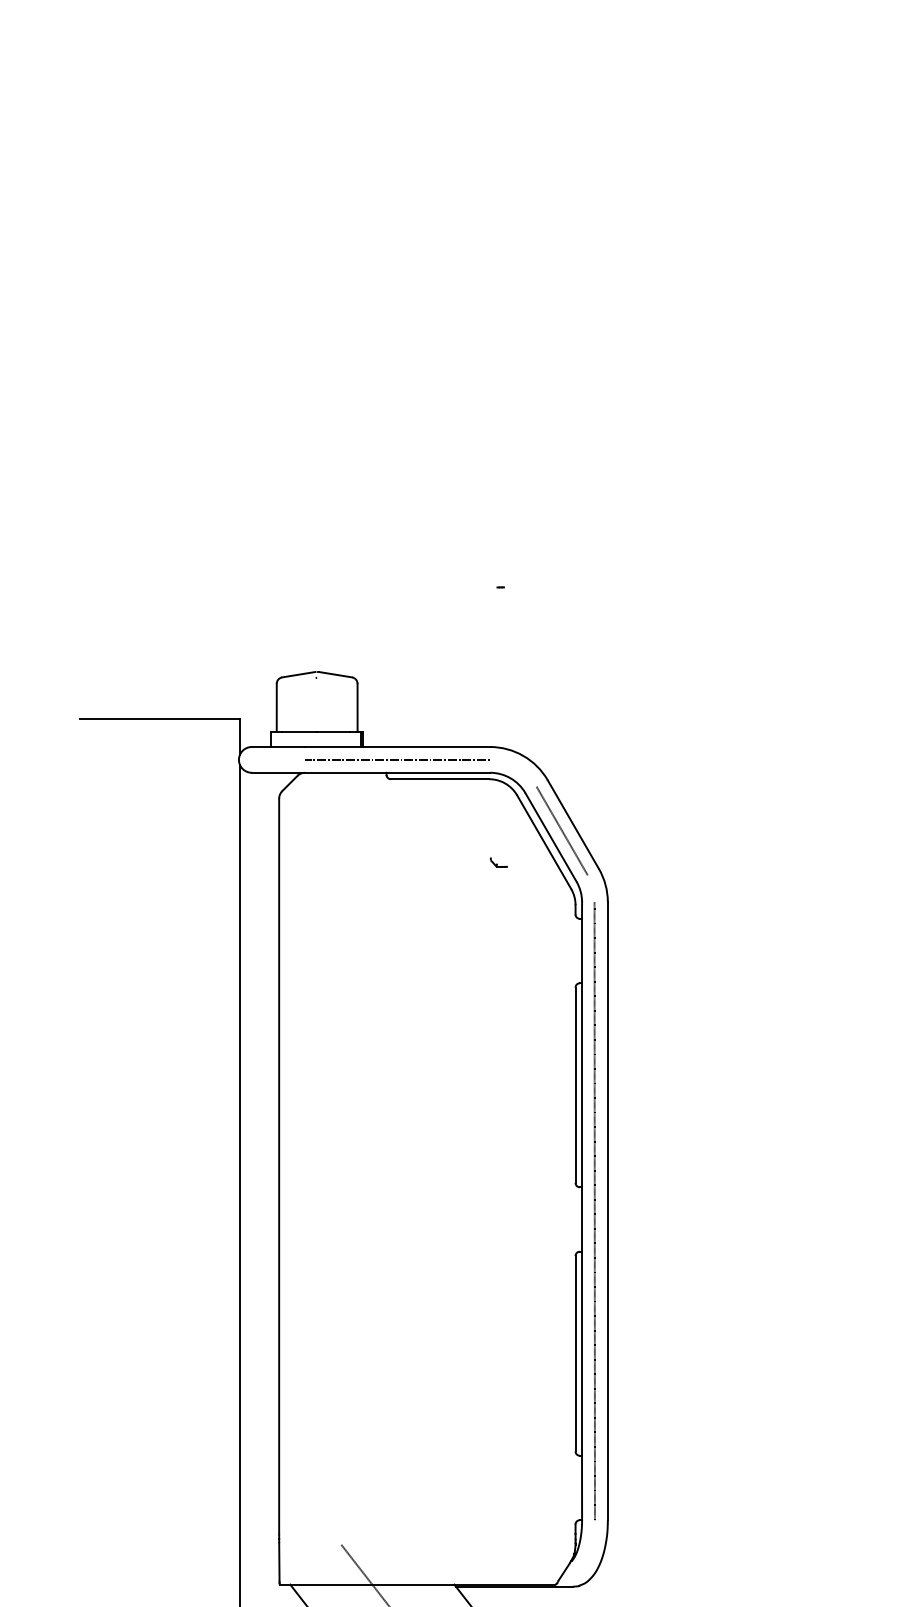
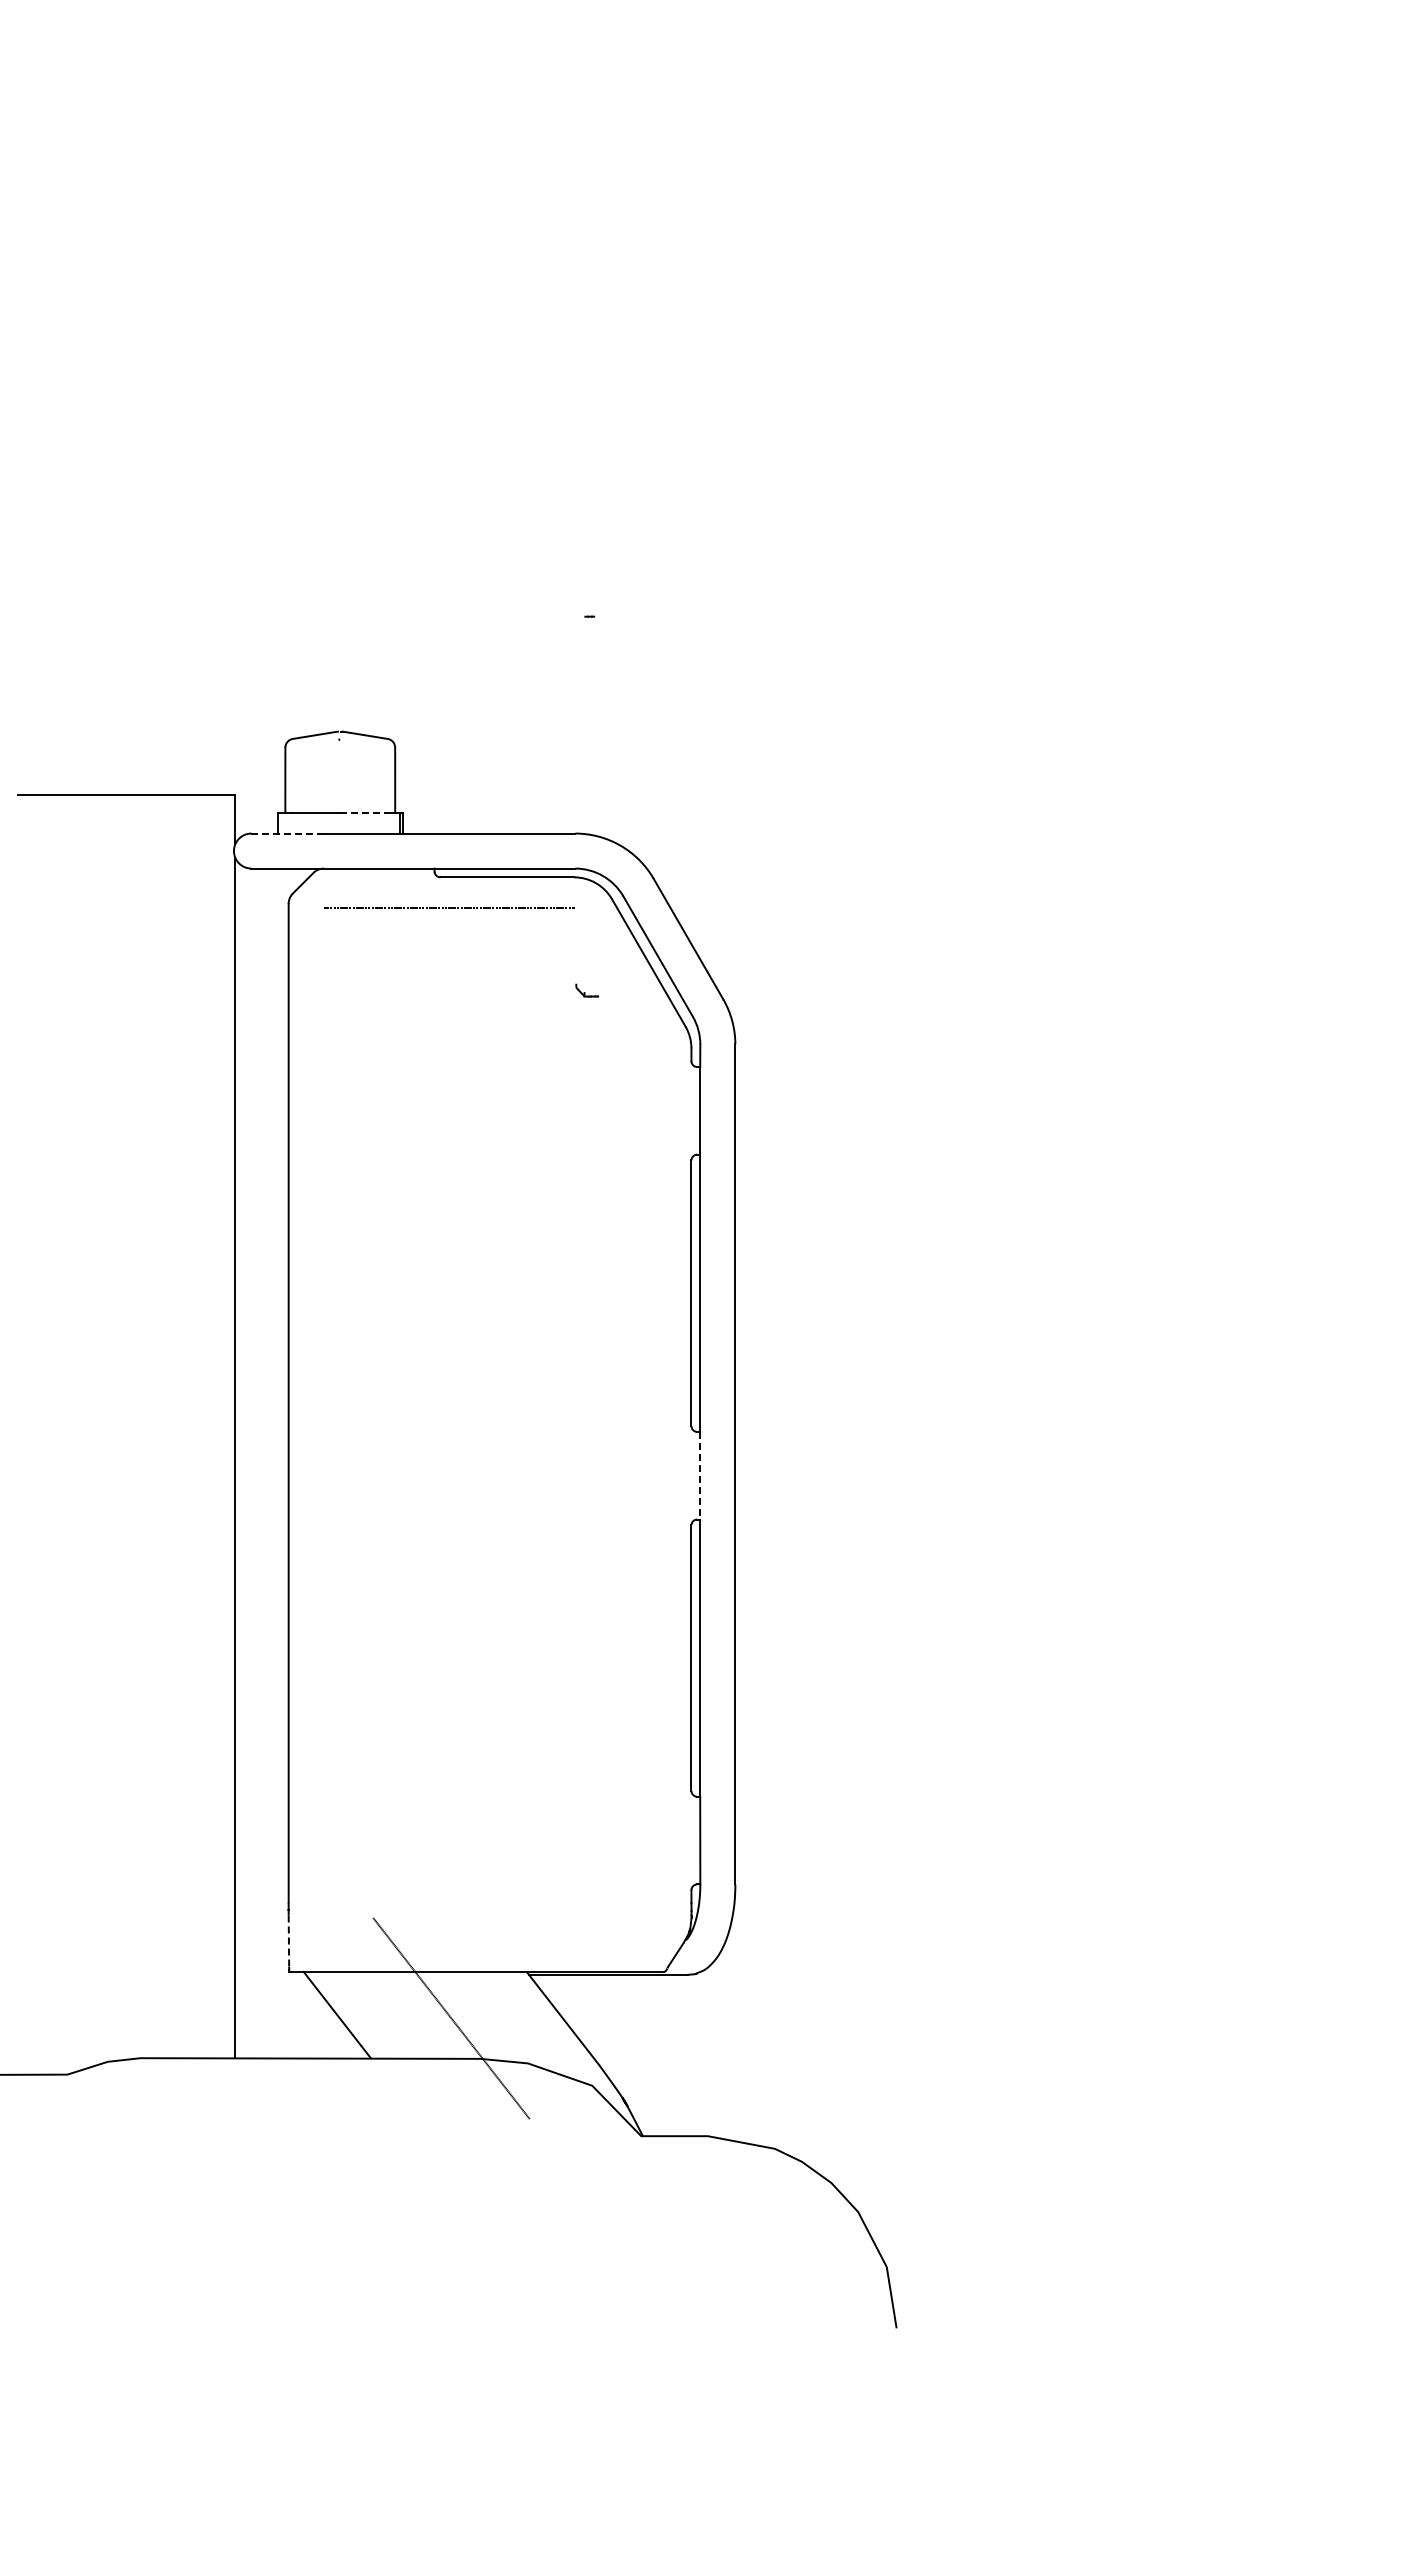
line: (333, 732) -> (362, 813), solid -> dashed
line: (278, 746) -> (287, 833), solid -> dashed
line: (397, 759) -> (449, 907), moved
line: (562, 830) -> (673, 947), removed
line: (594, 1211) -> (717, 1464), removed
line: (582, 1219) -> (700, 1475), solid -> dashed
line: (279, 1562) -> (288, 1941), solid -> dashed

